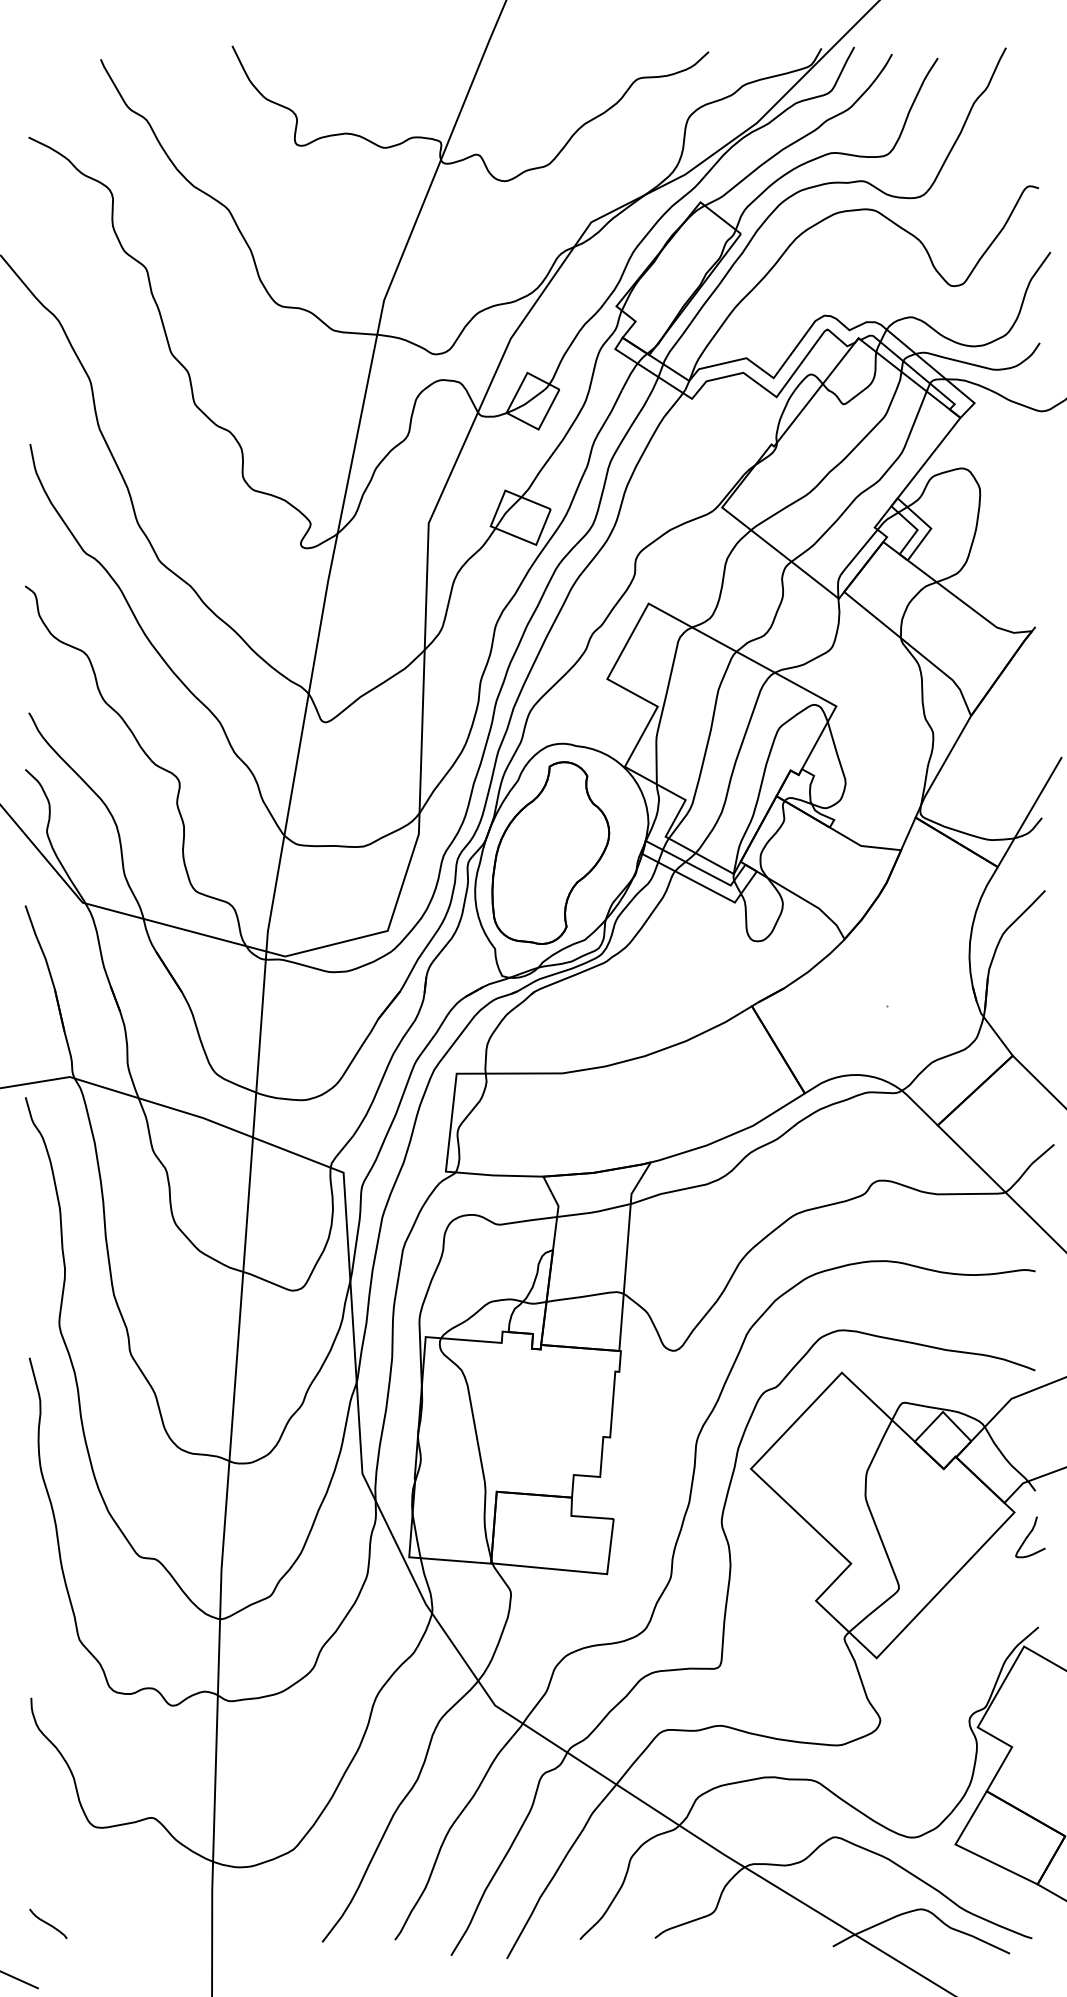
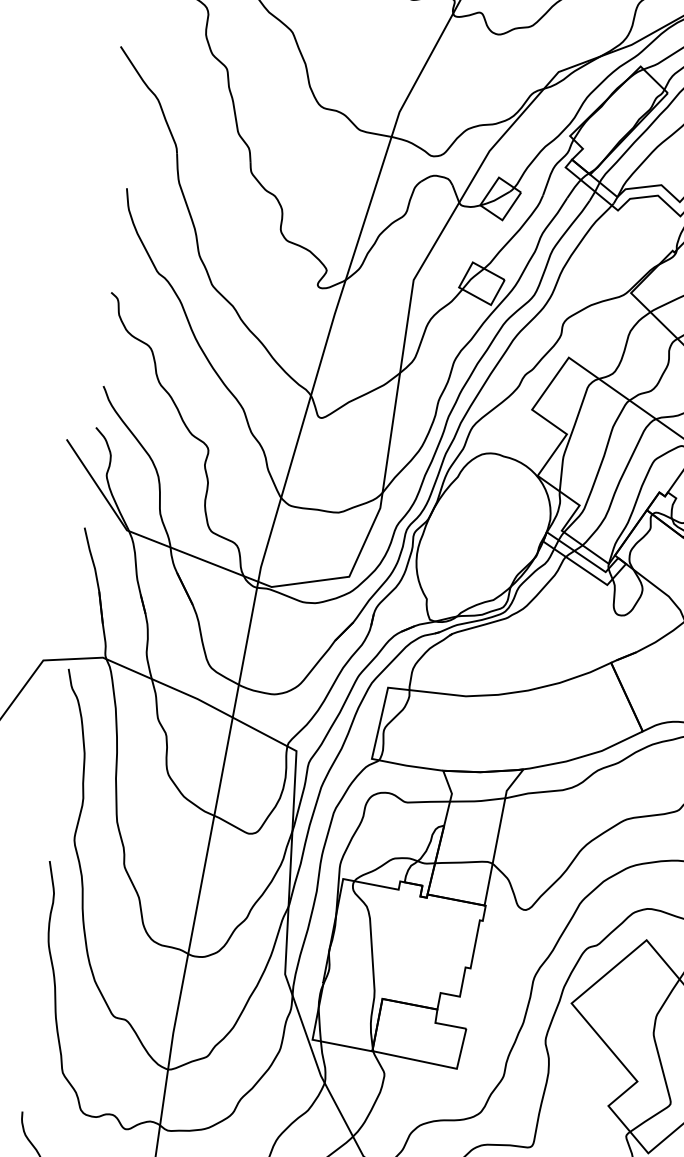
part: (550, 852) -> (475, 532), removed

